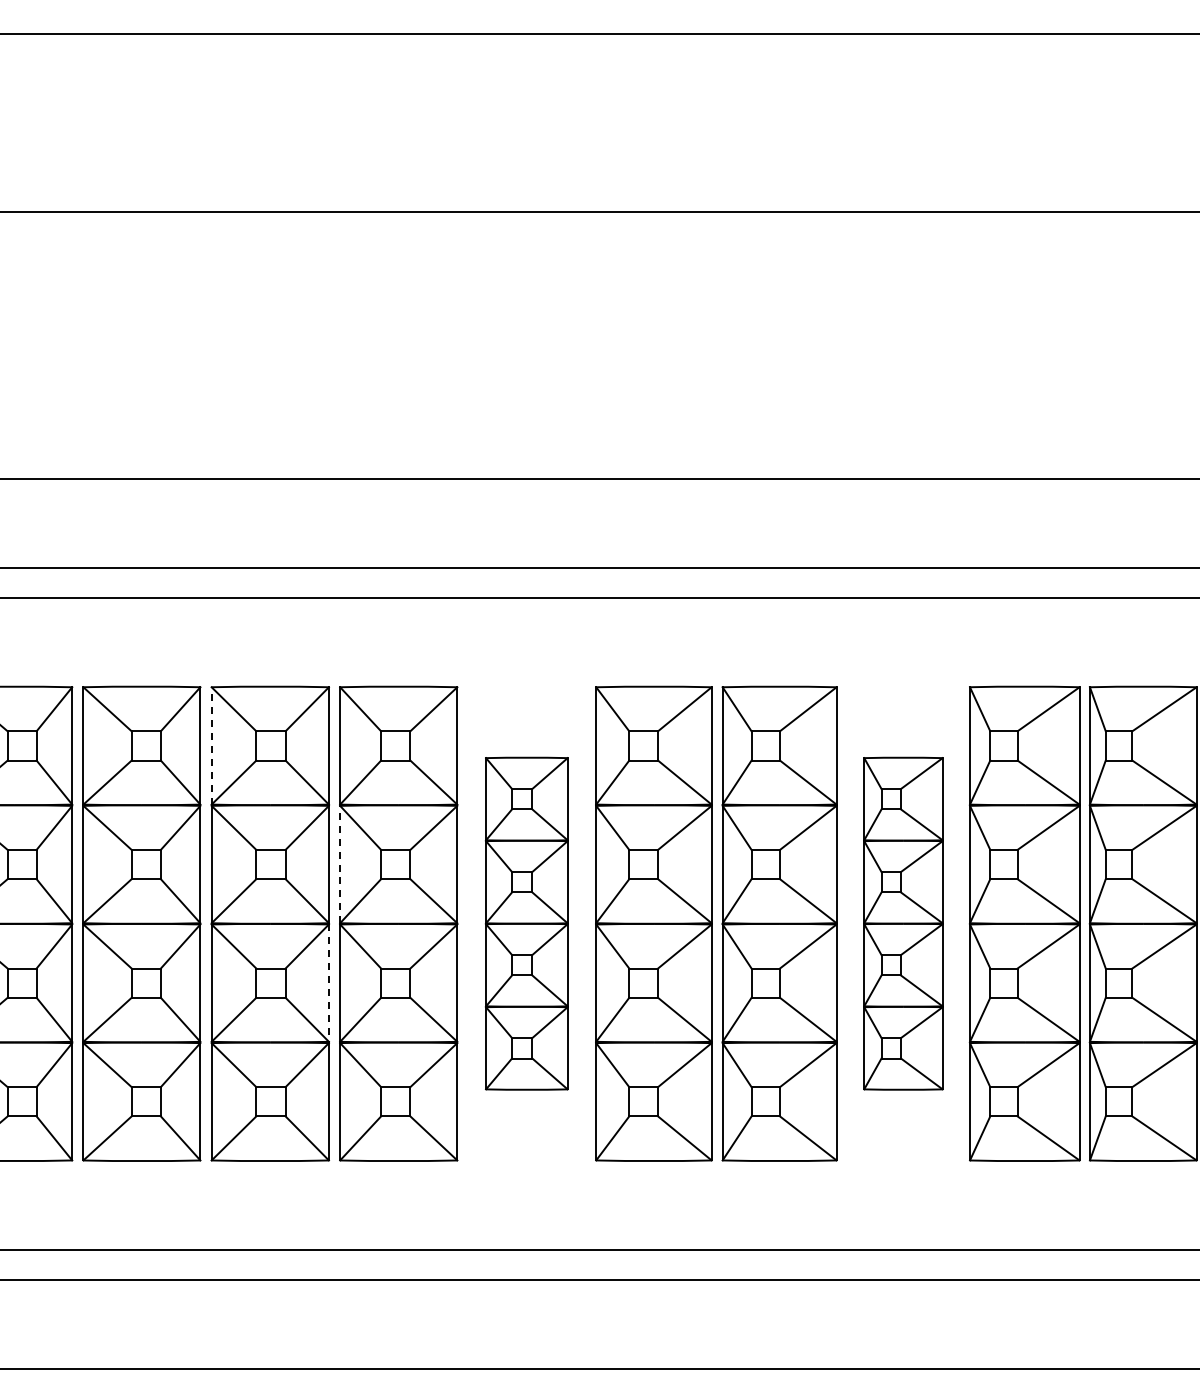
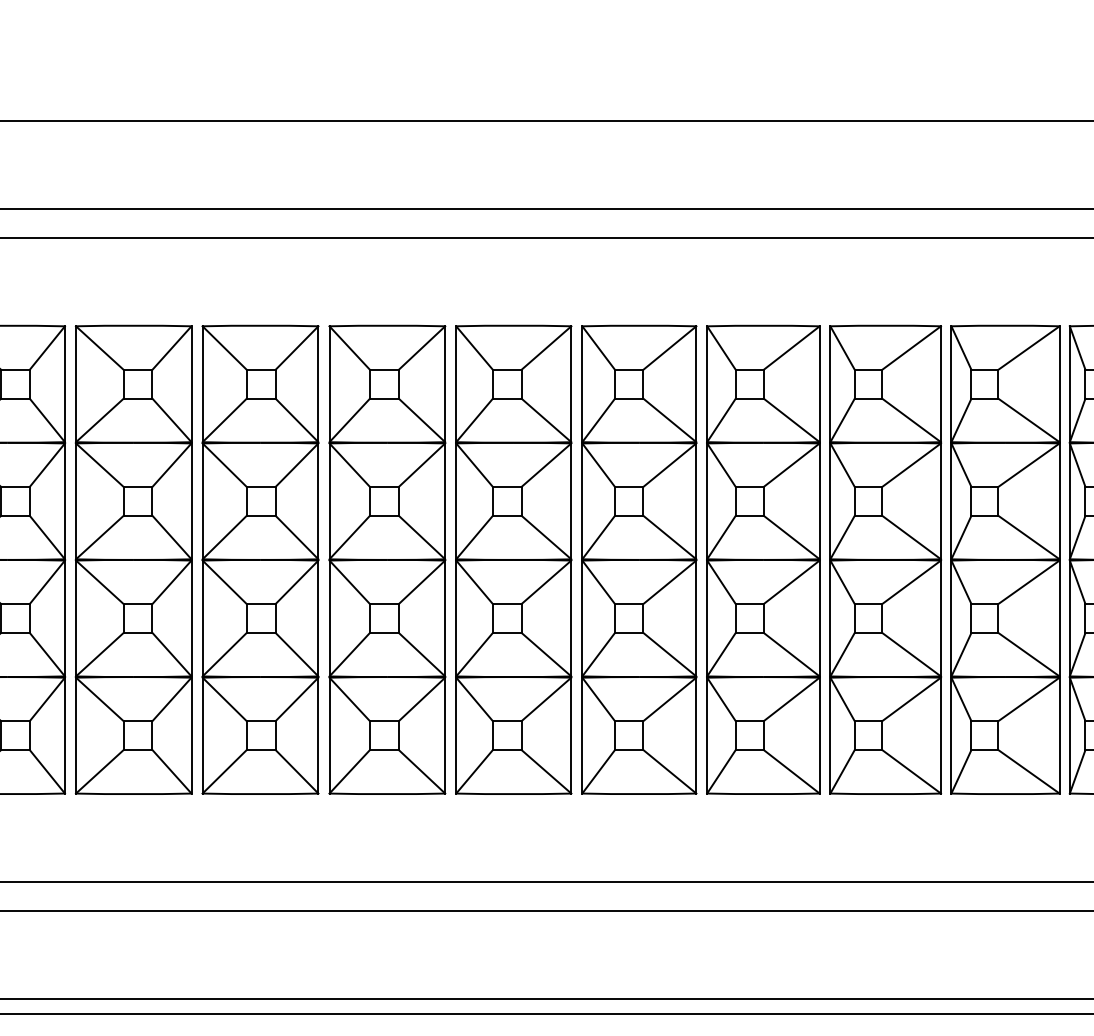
line: (211, 745) -> (202, 383), dashed -> solid
line: (340, 864) -> (329, 501), dashed -> solid
part: (526, 923) -> (513, 559), size x1.43
part: (903, 923) -> (885, 559), size x1.43
line: (328, 983) -> (317, 618), dashed -> solid

